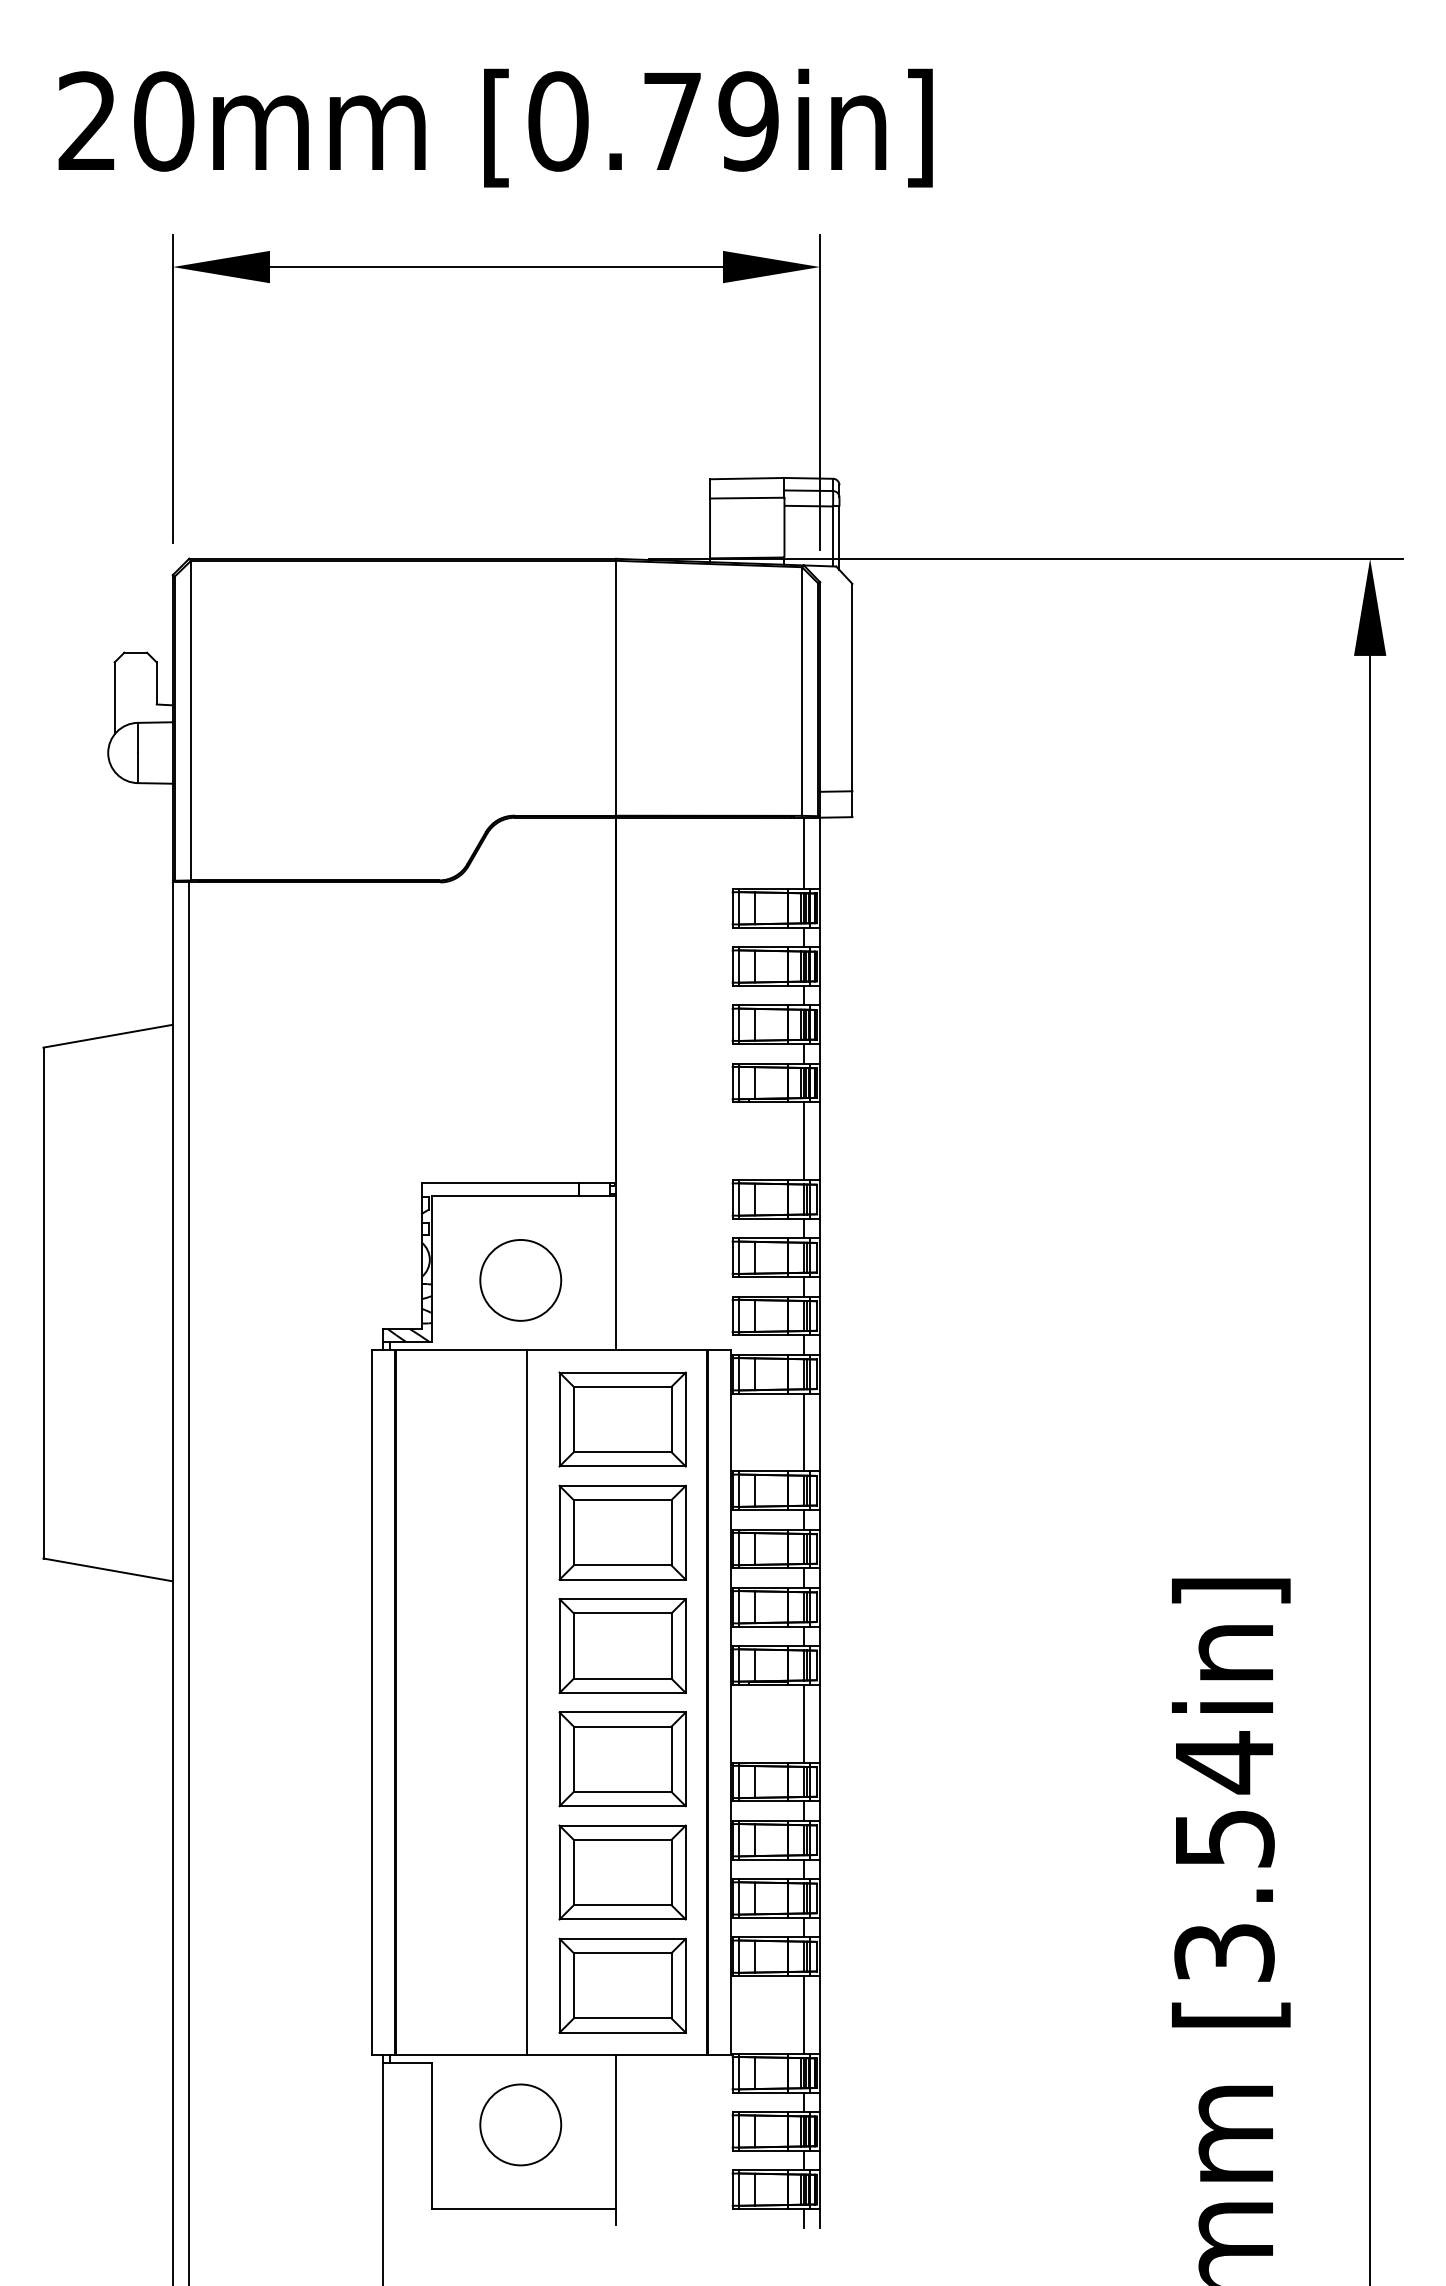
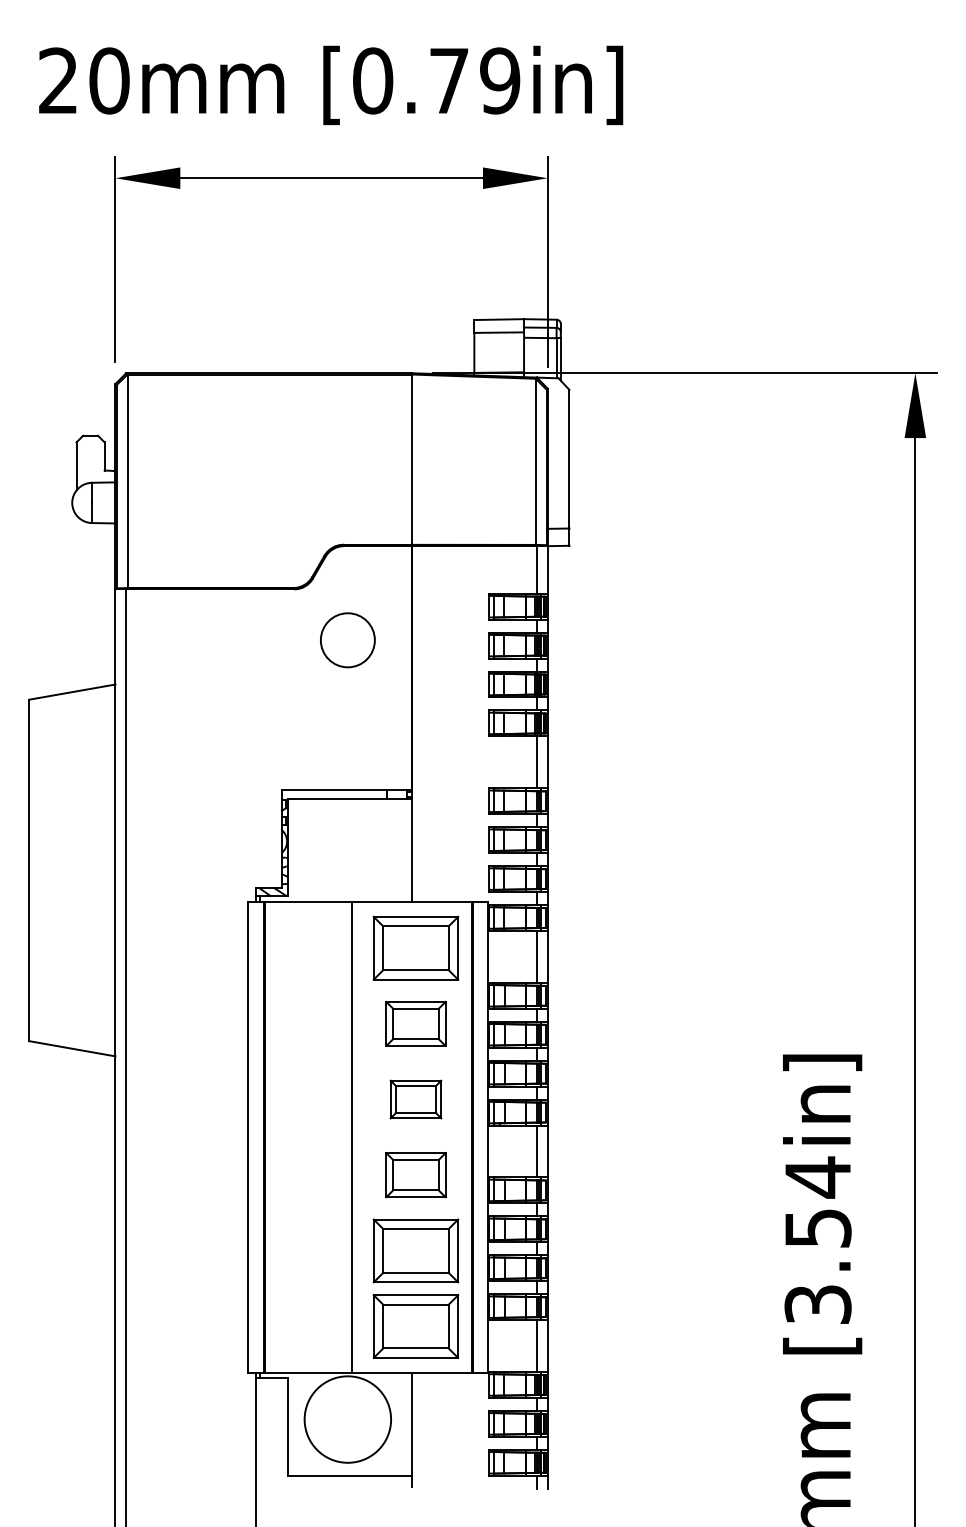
circle: (520, 1280) -> (347, 640), moved
part: (621, 1532) -> (415, 1023), size x0.7
part: (621, 1645) -> (415, 1099), size x0.6
part: (621, 1758) -> (415, 1174), size x0.7
circle: (520, 2124) -> (347, 1419), size x1.6

